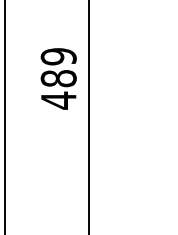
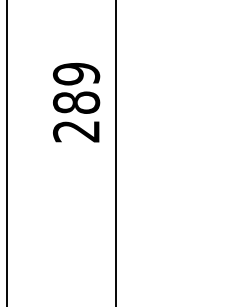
text: (58, 100) -> (76, 131), 489 -> 289

